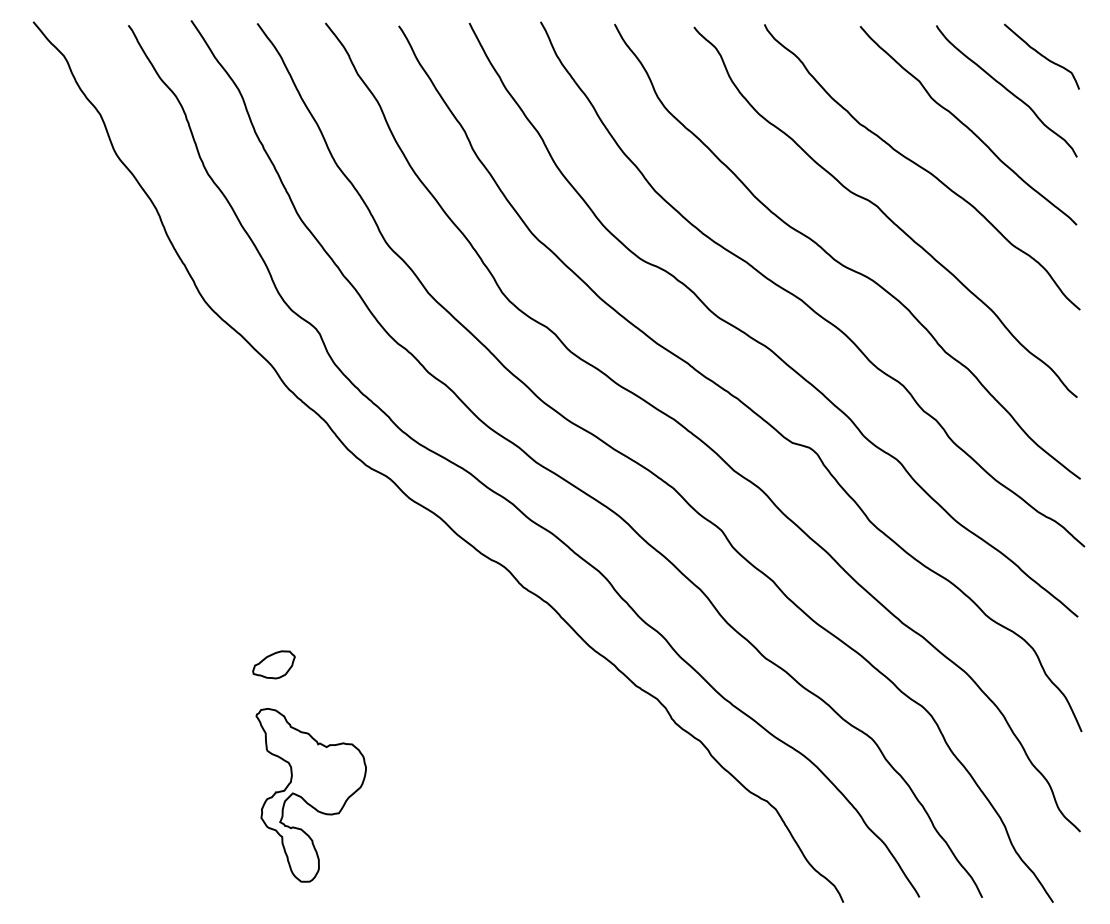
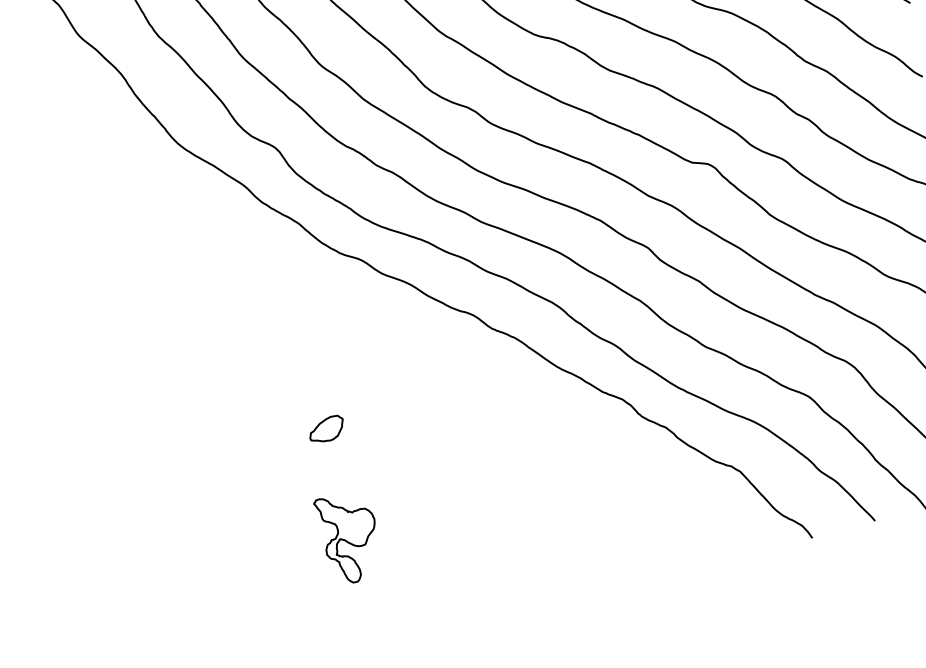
part: (273, 664) -> (326, 429), moved
part: (310, 795) -> (349, 538), size x0.6

